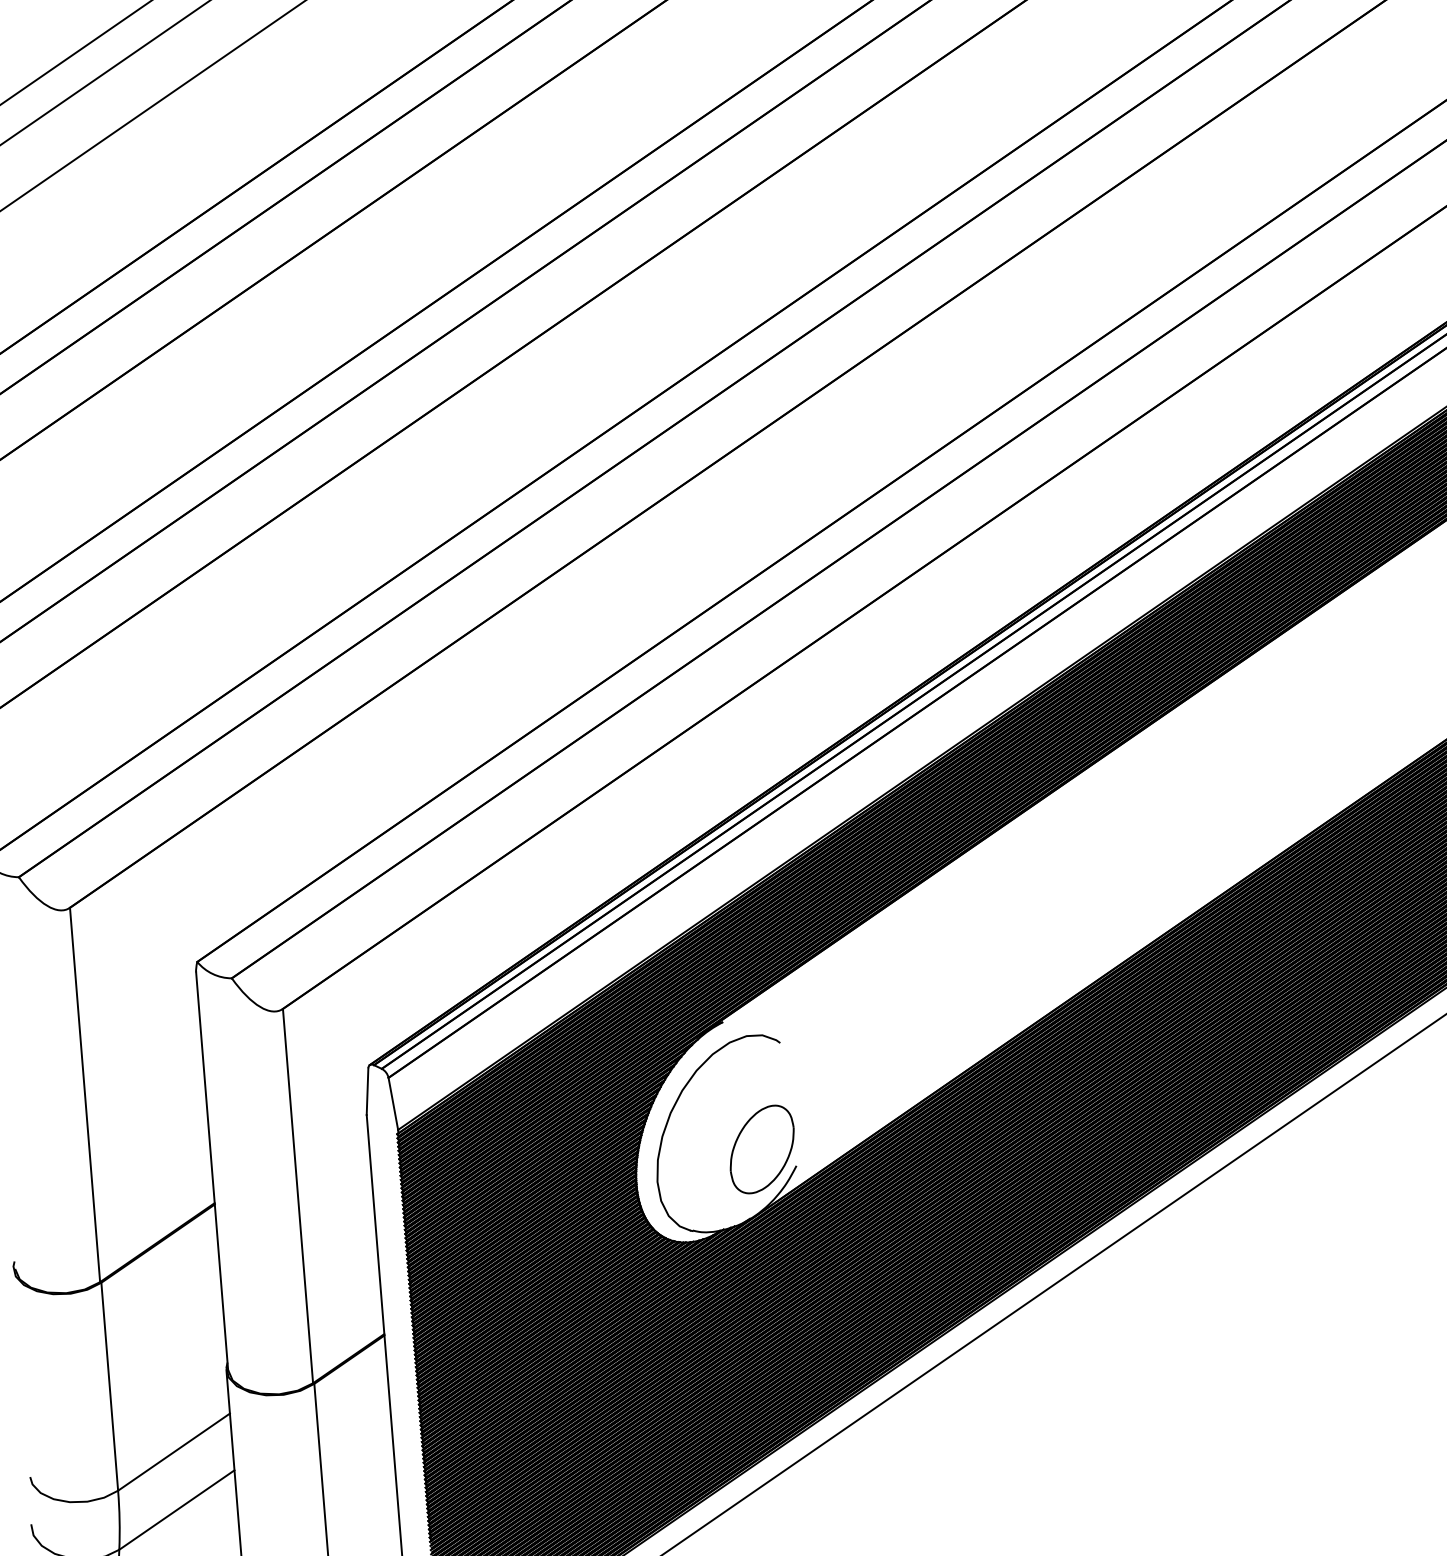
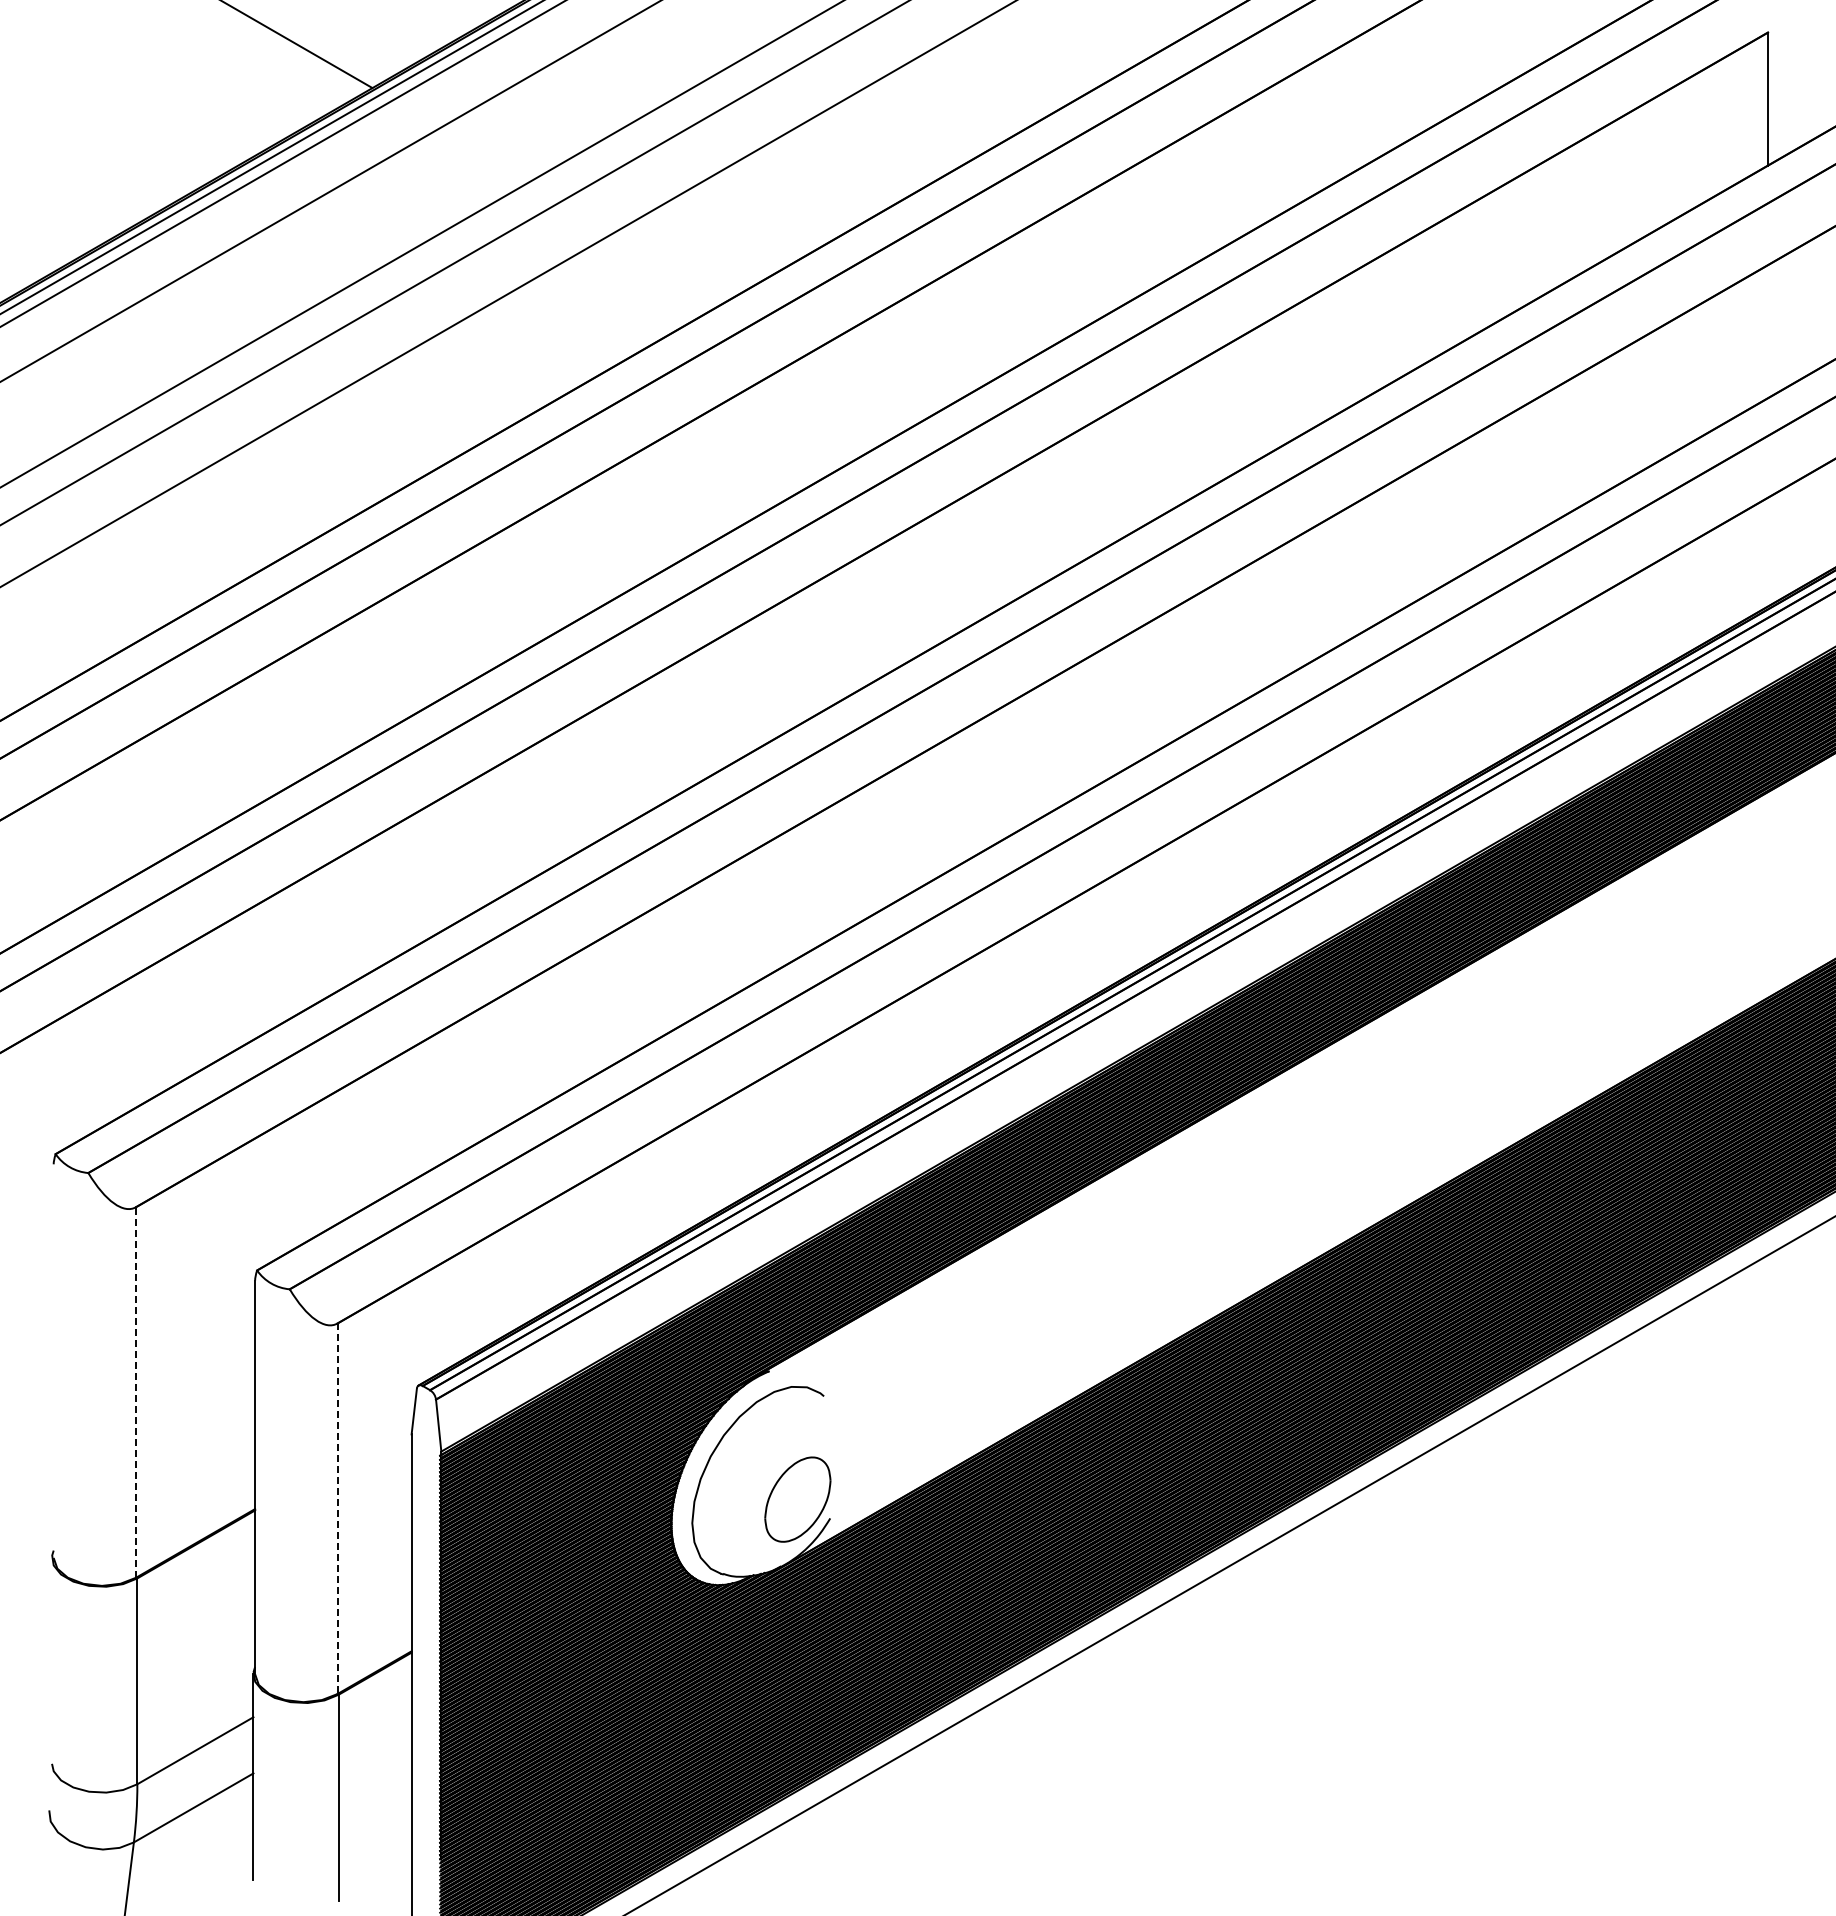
line: (85, 1094) -> (136, 1391), solid -> dashed
line: (297, 1196) -> (337, 1509), solid -> dashed

